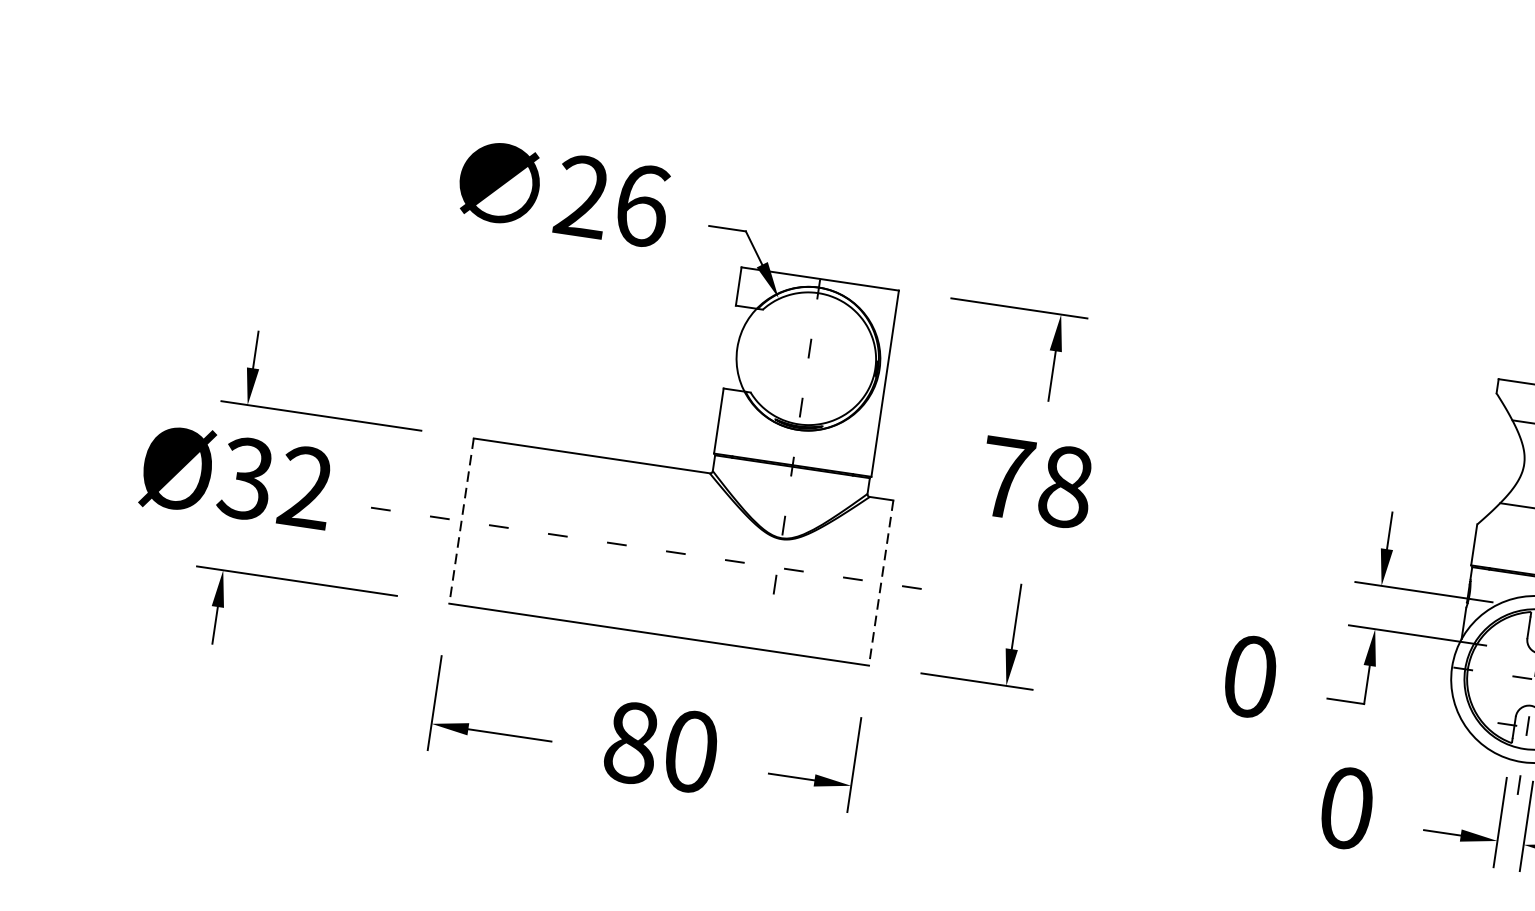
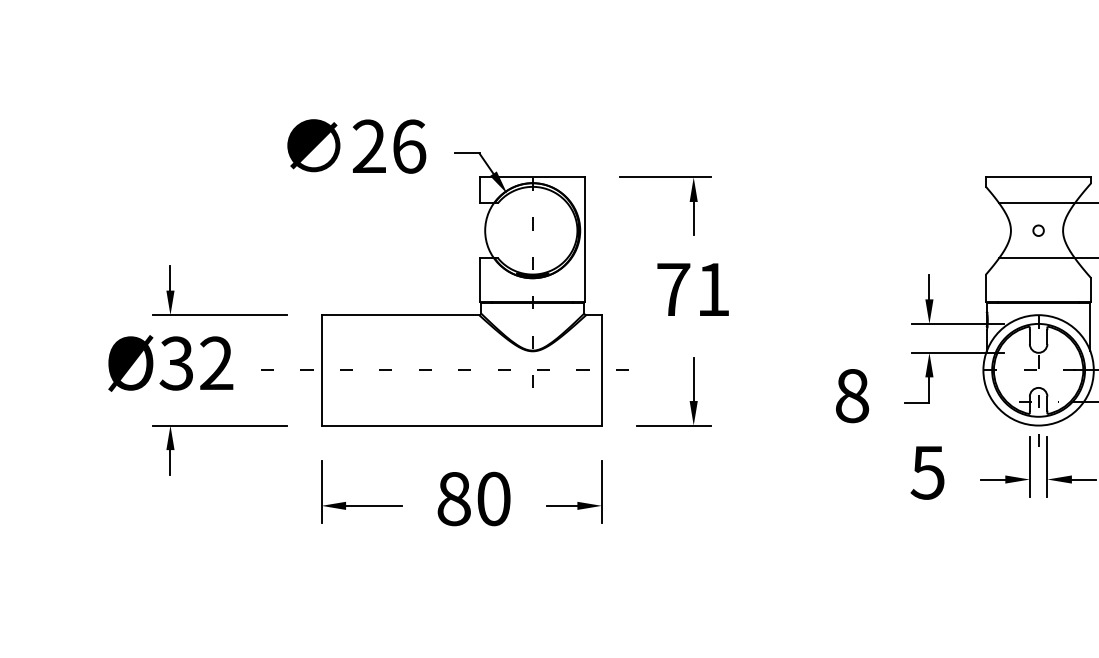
text: (1066, 486) -> (713, 289), 78 -> 71
line: (461, 521) -> (321, 370), dashed -> solid
line: (880, 583) -> (601, 370), dashed -> solid
text: (1250, 676) -> (852, 395), 0 -> 8
text: (1345, 807) -> (927, 472), 0 -> 5

